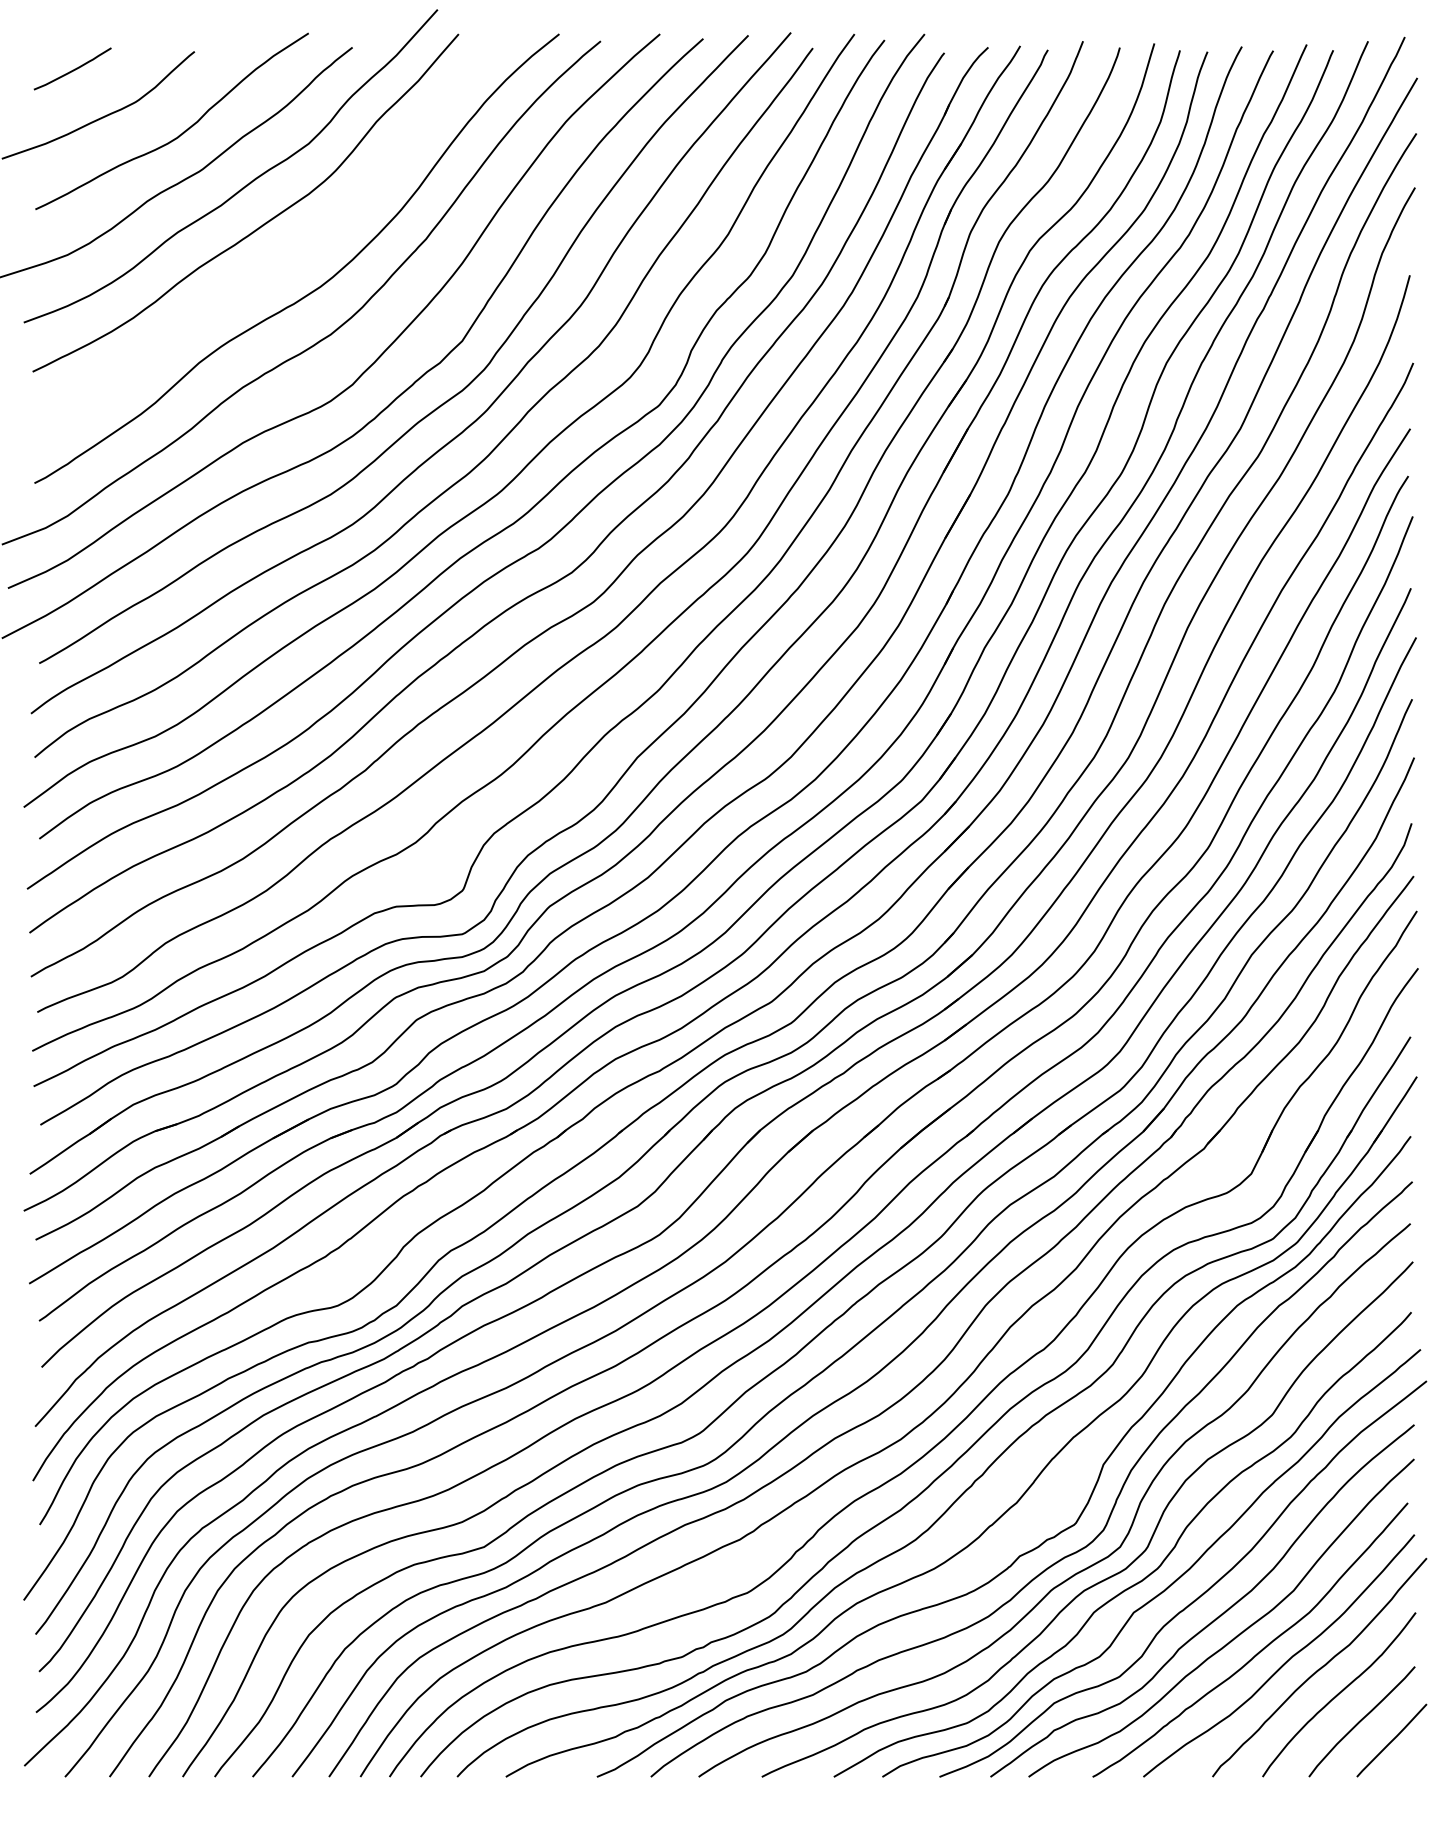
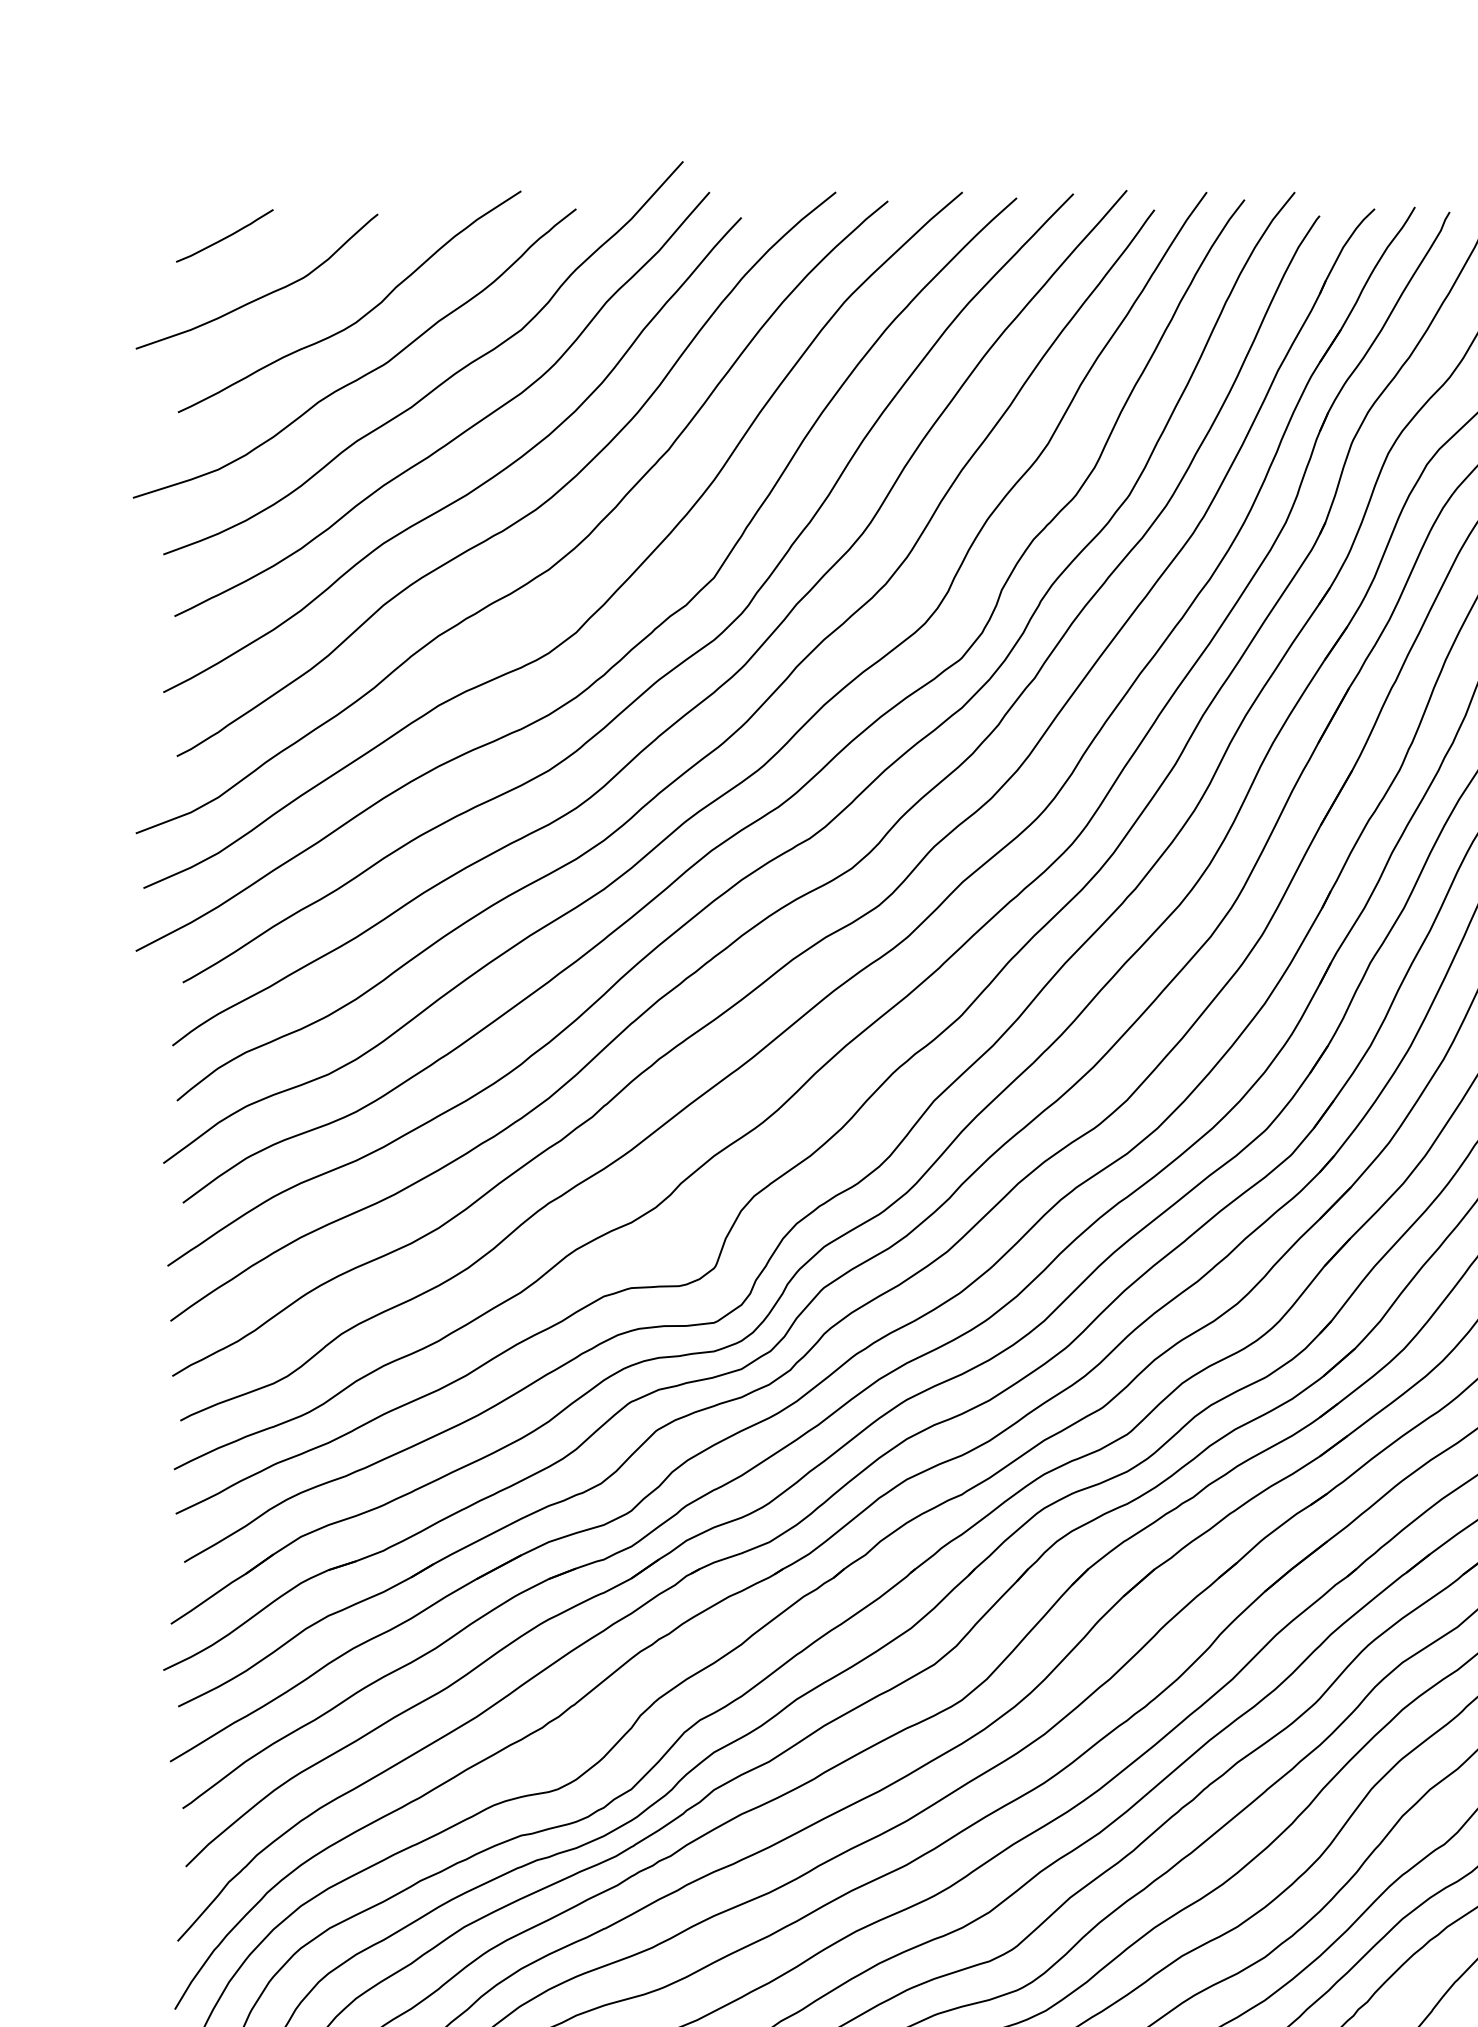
curve: (271, 269) -> (474, 487), added

